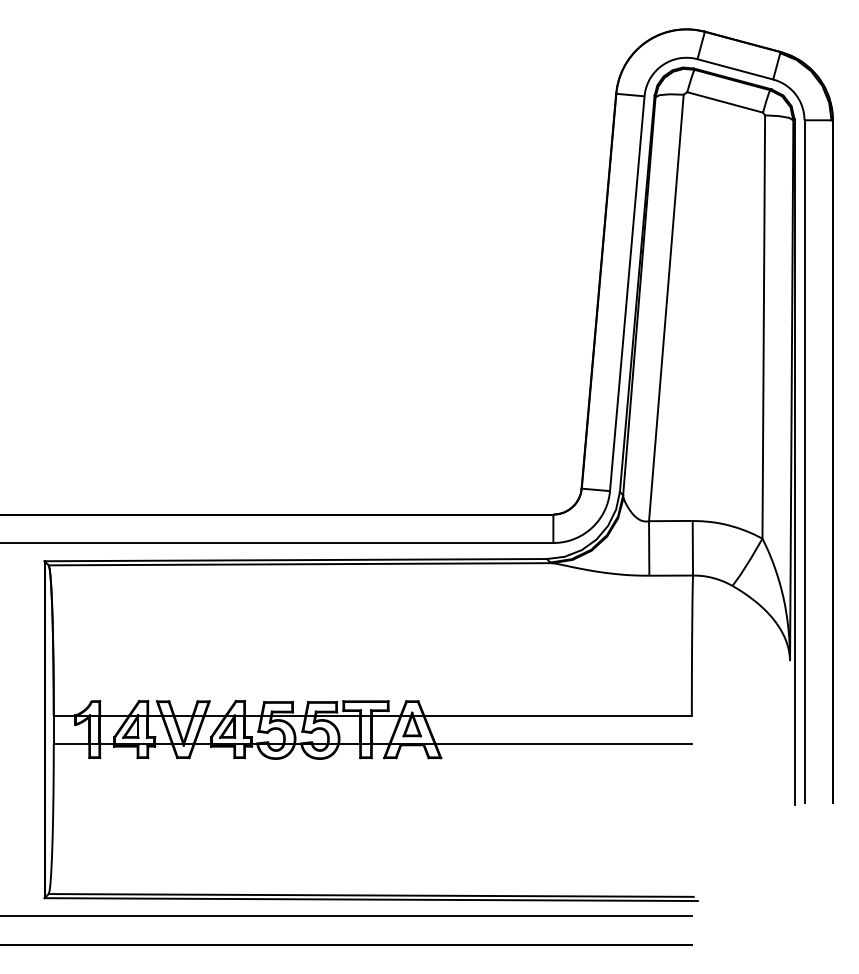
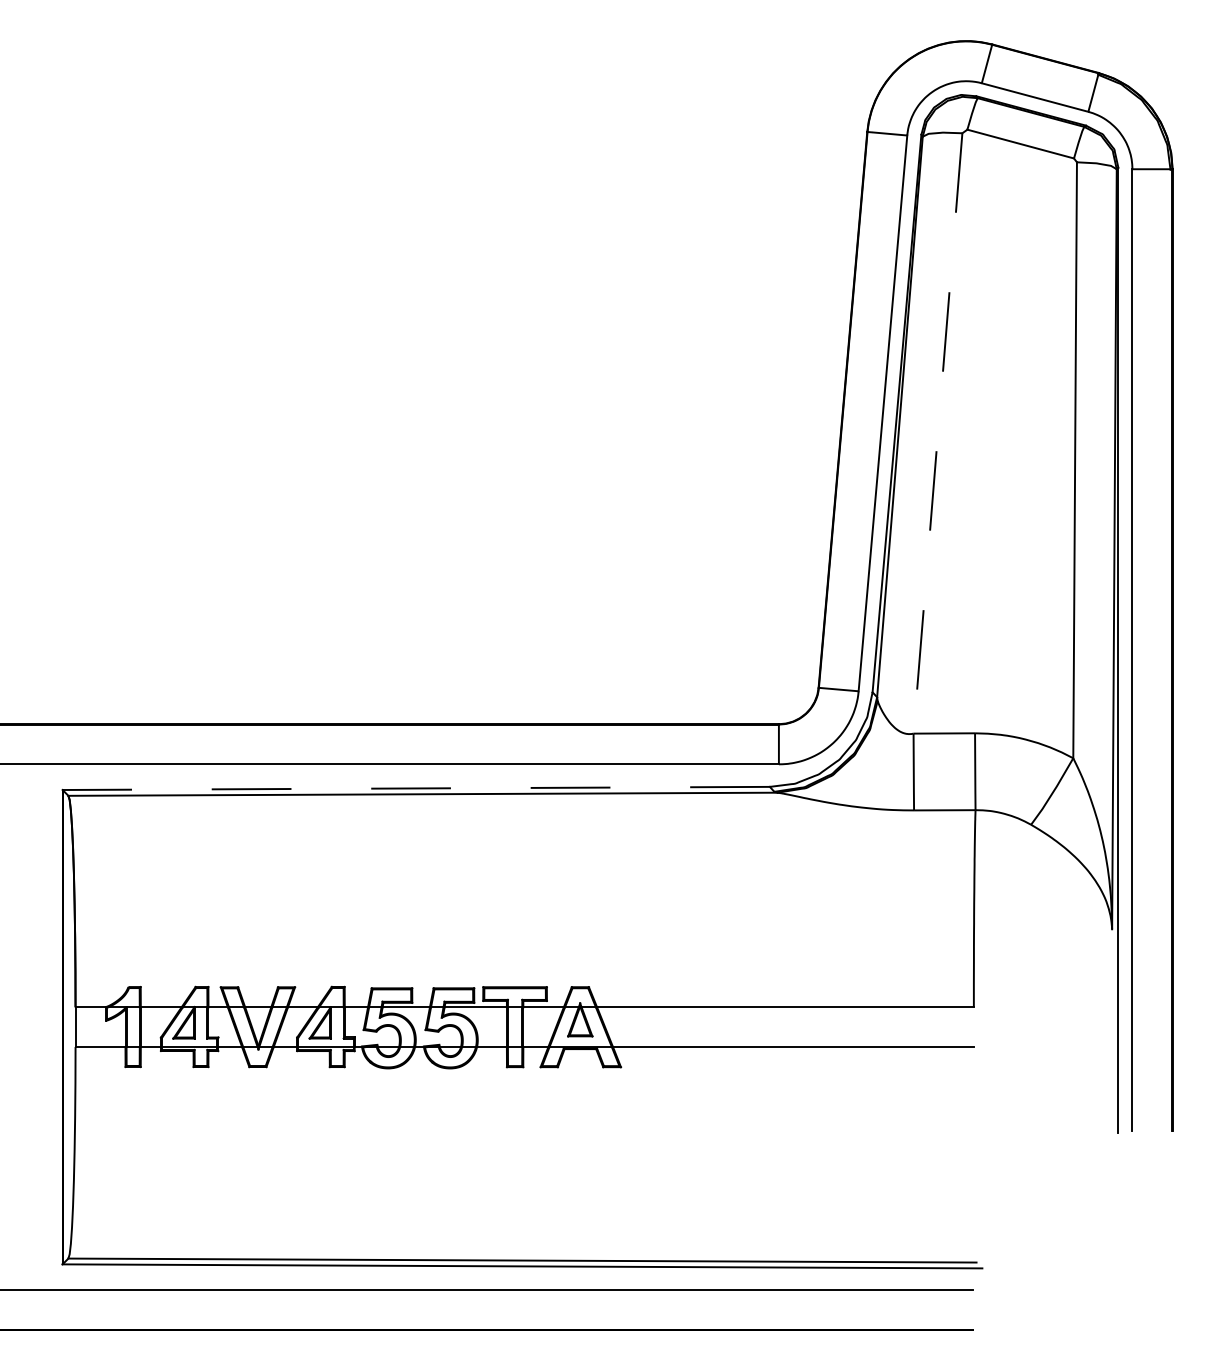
line: (666, 308) -> (937, 433), solid -> dashed
line: (295, 560) -> (416, 788), solid -> dashed

